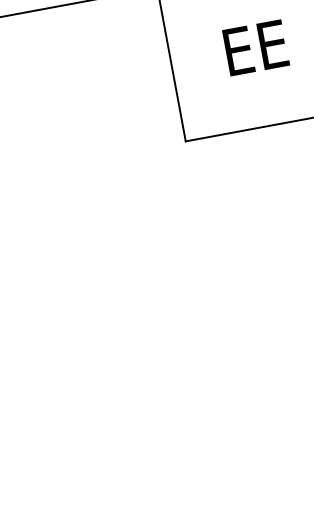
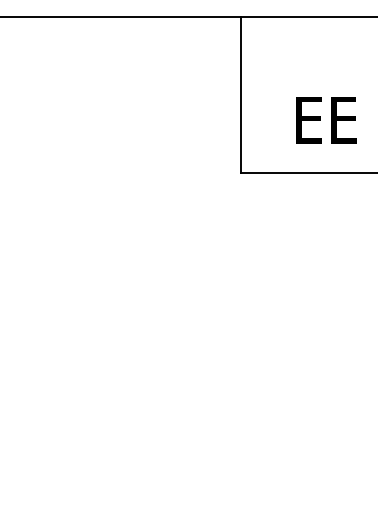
text: (256, 48) -> (326, 120), moved

